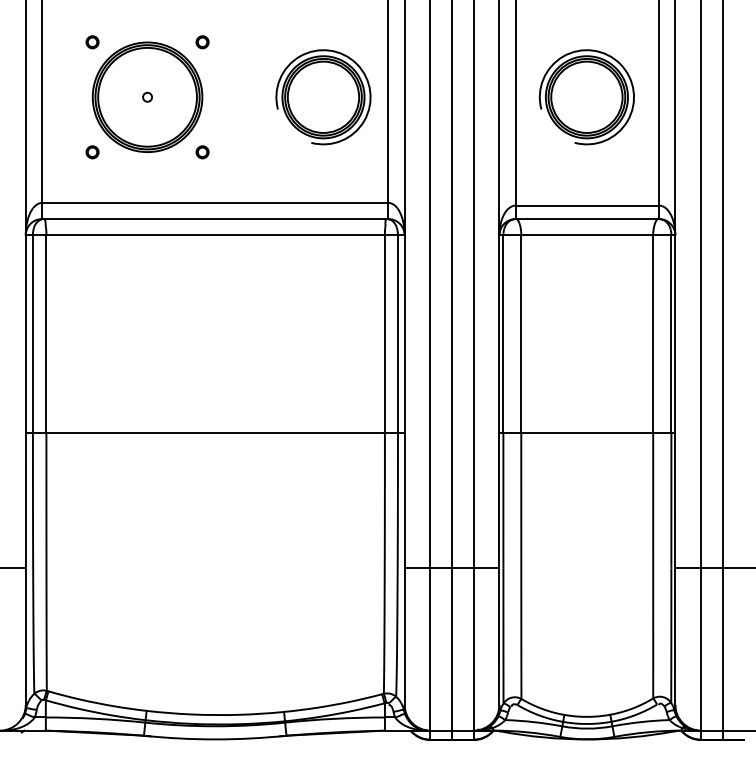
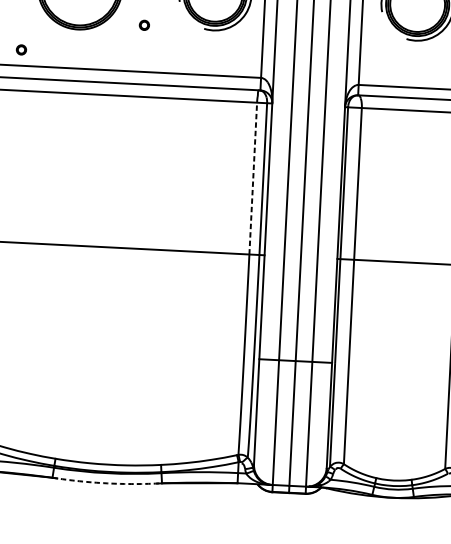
circle: (92, 152) -> (21, 50), moved
circle: (202, 152) -> (144, 25), moved
line: (384, 334) -> (252, 178), solid -> dashed
arc: (215, 739) -> (107, 483), solid -> dashed

